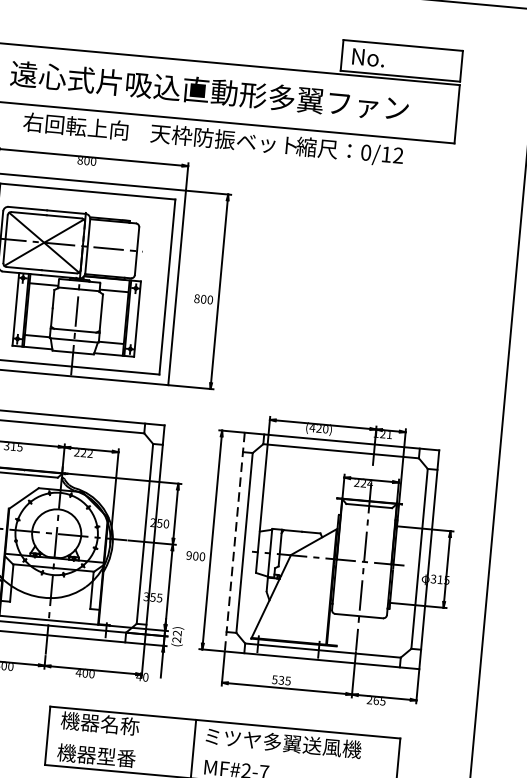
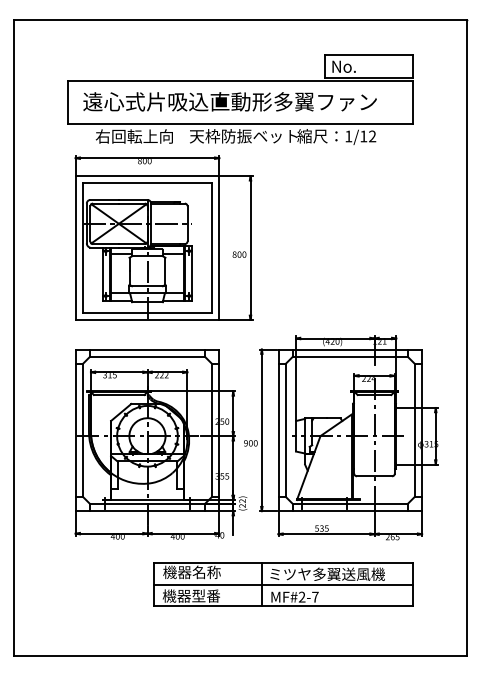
text: (365, 152) -> (348, 136), 0/12 -> 1/12
line: (234, 542) -> (278, 430), dashed -> solid
line: (222, 751) -> (283, 584), added

